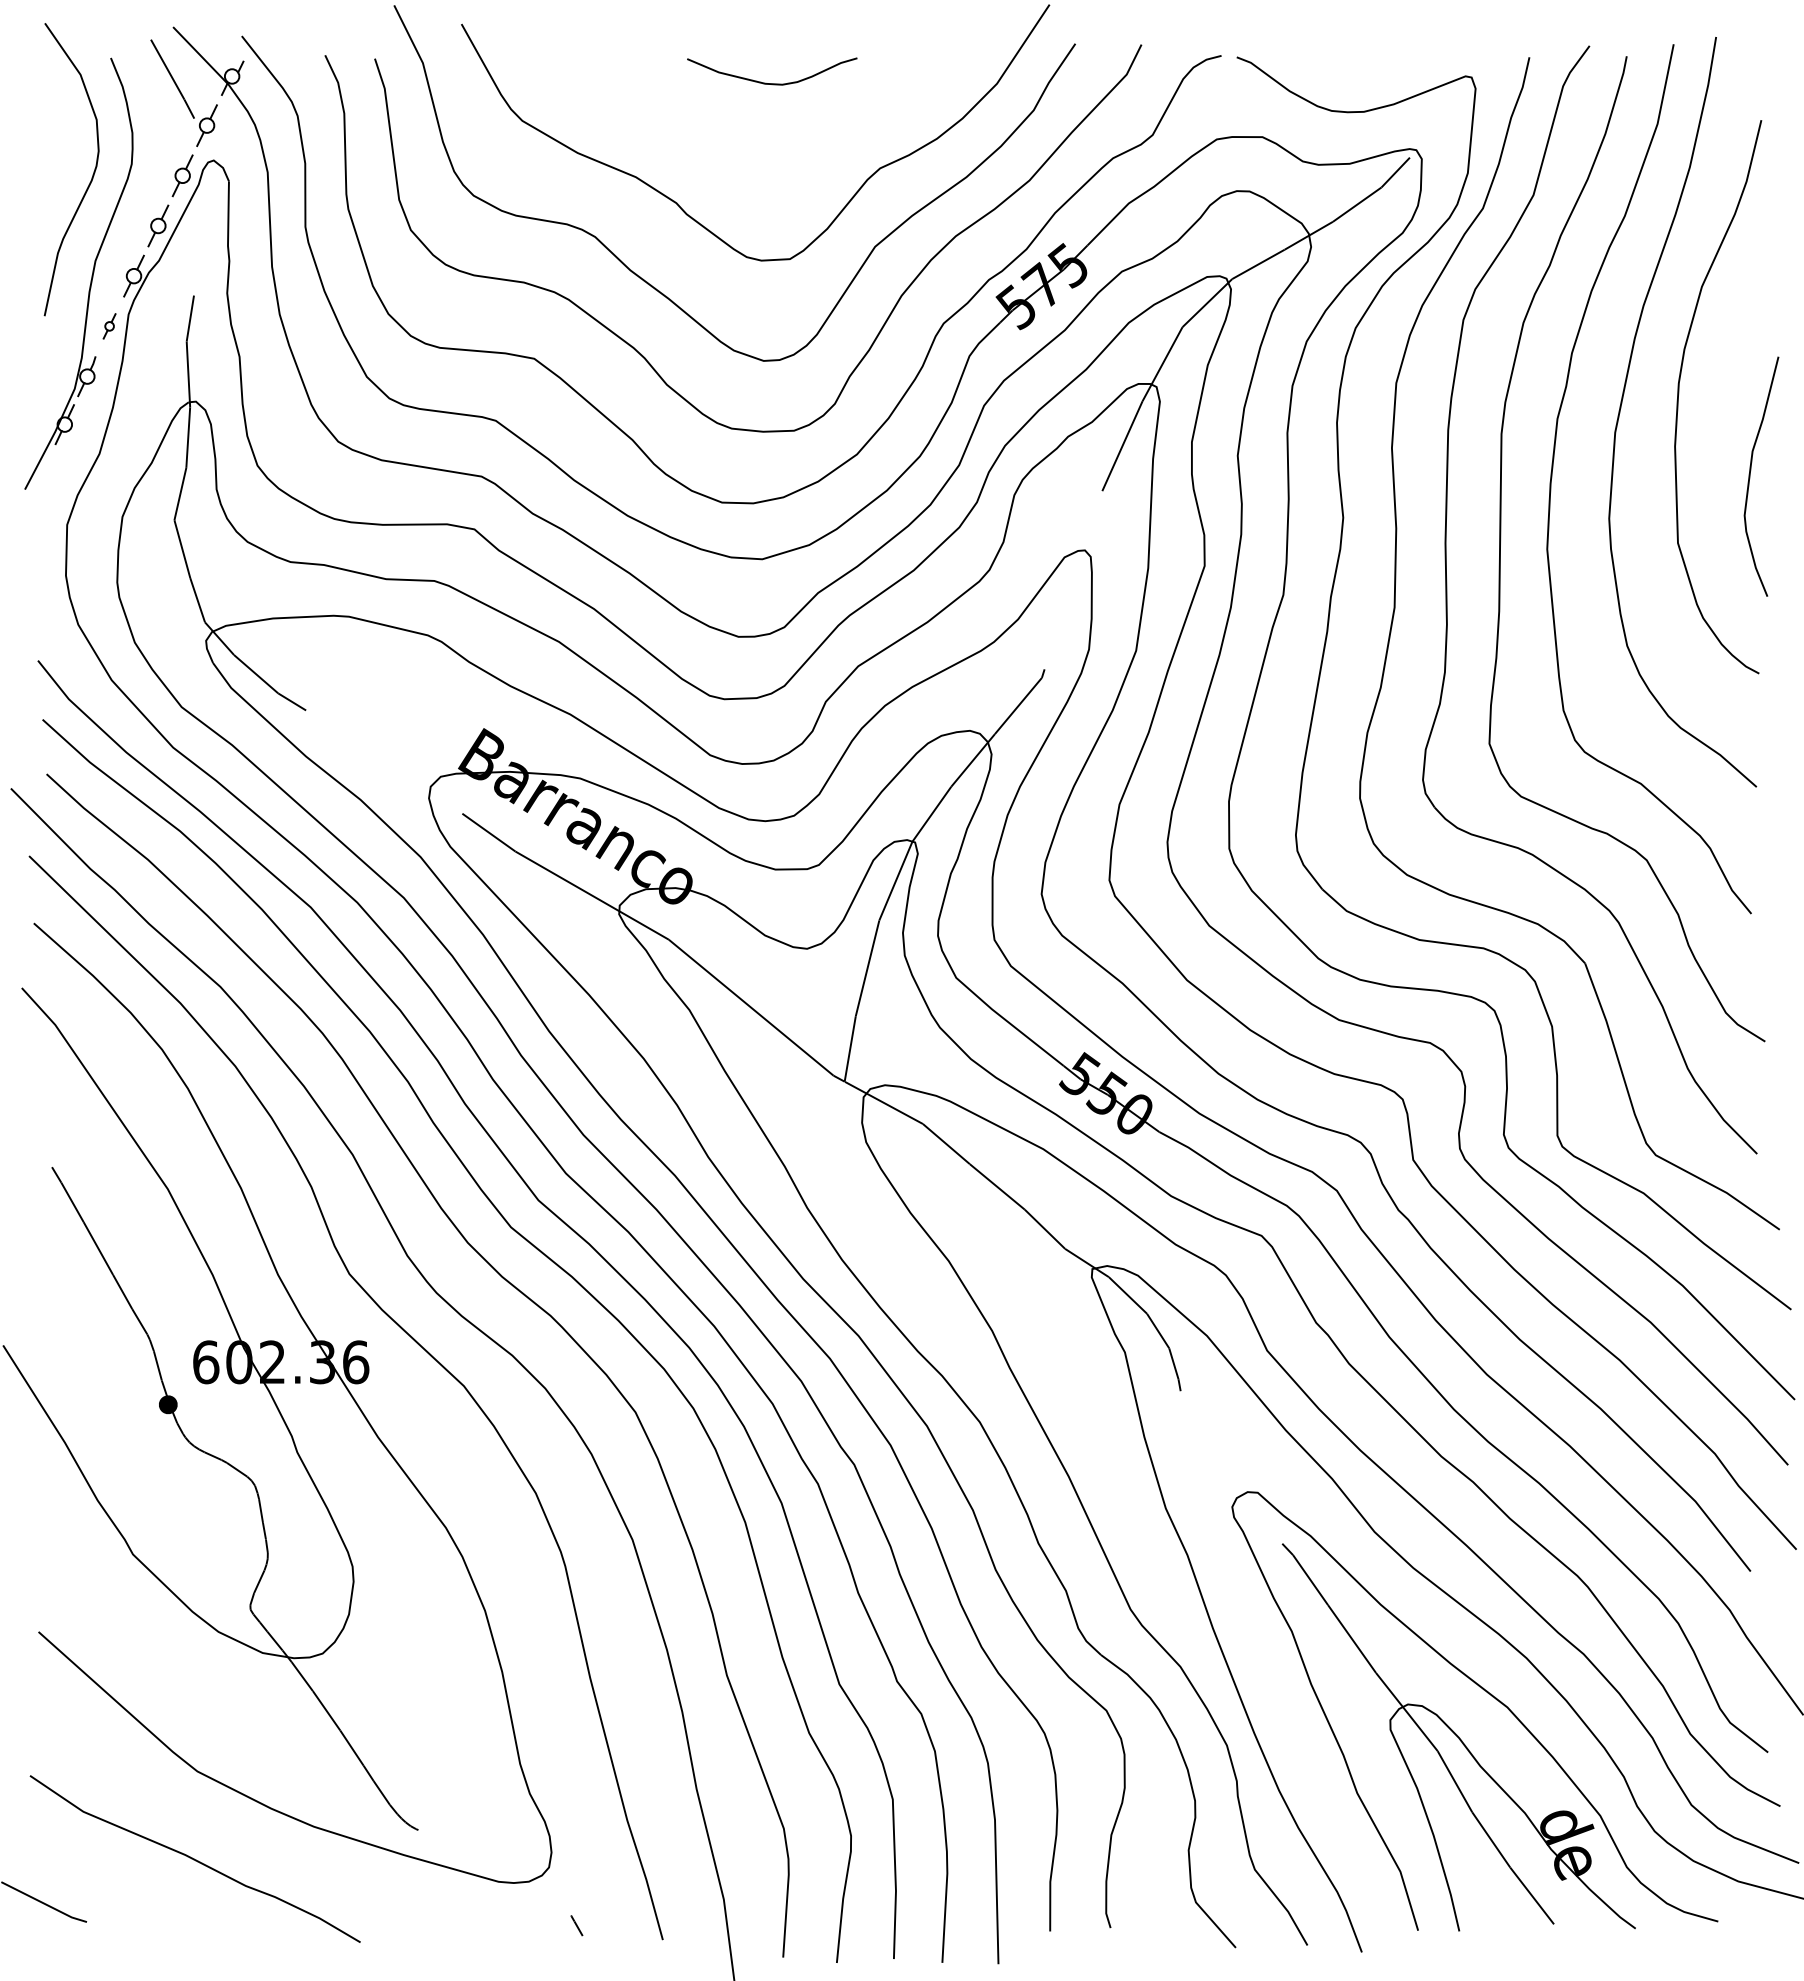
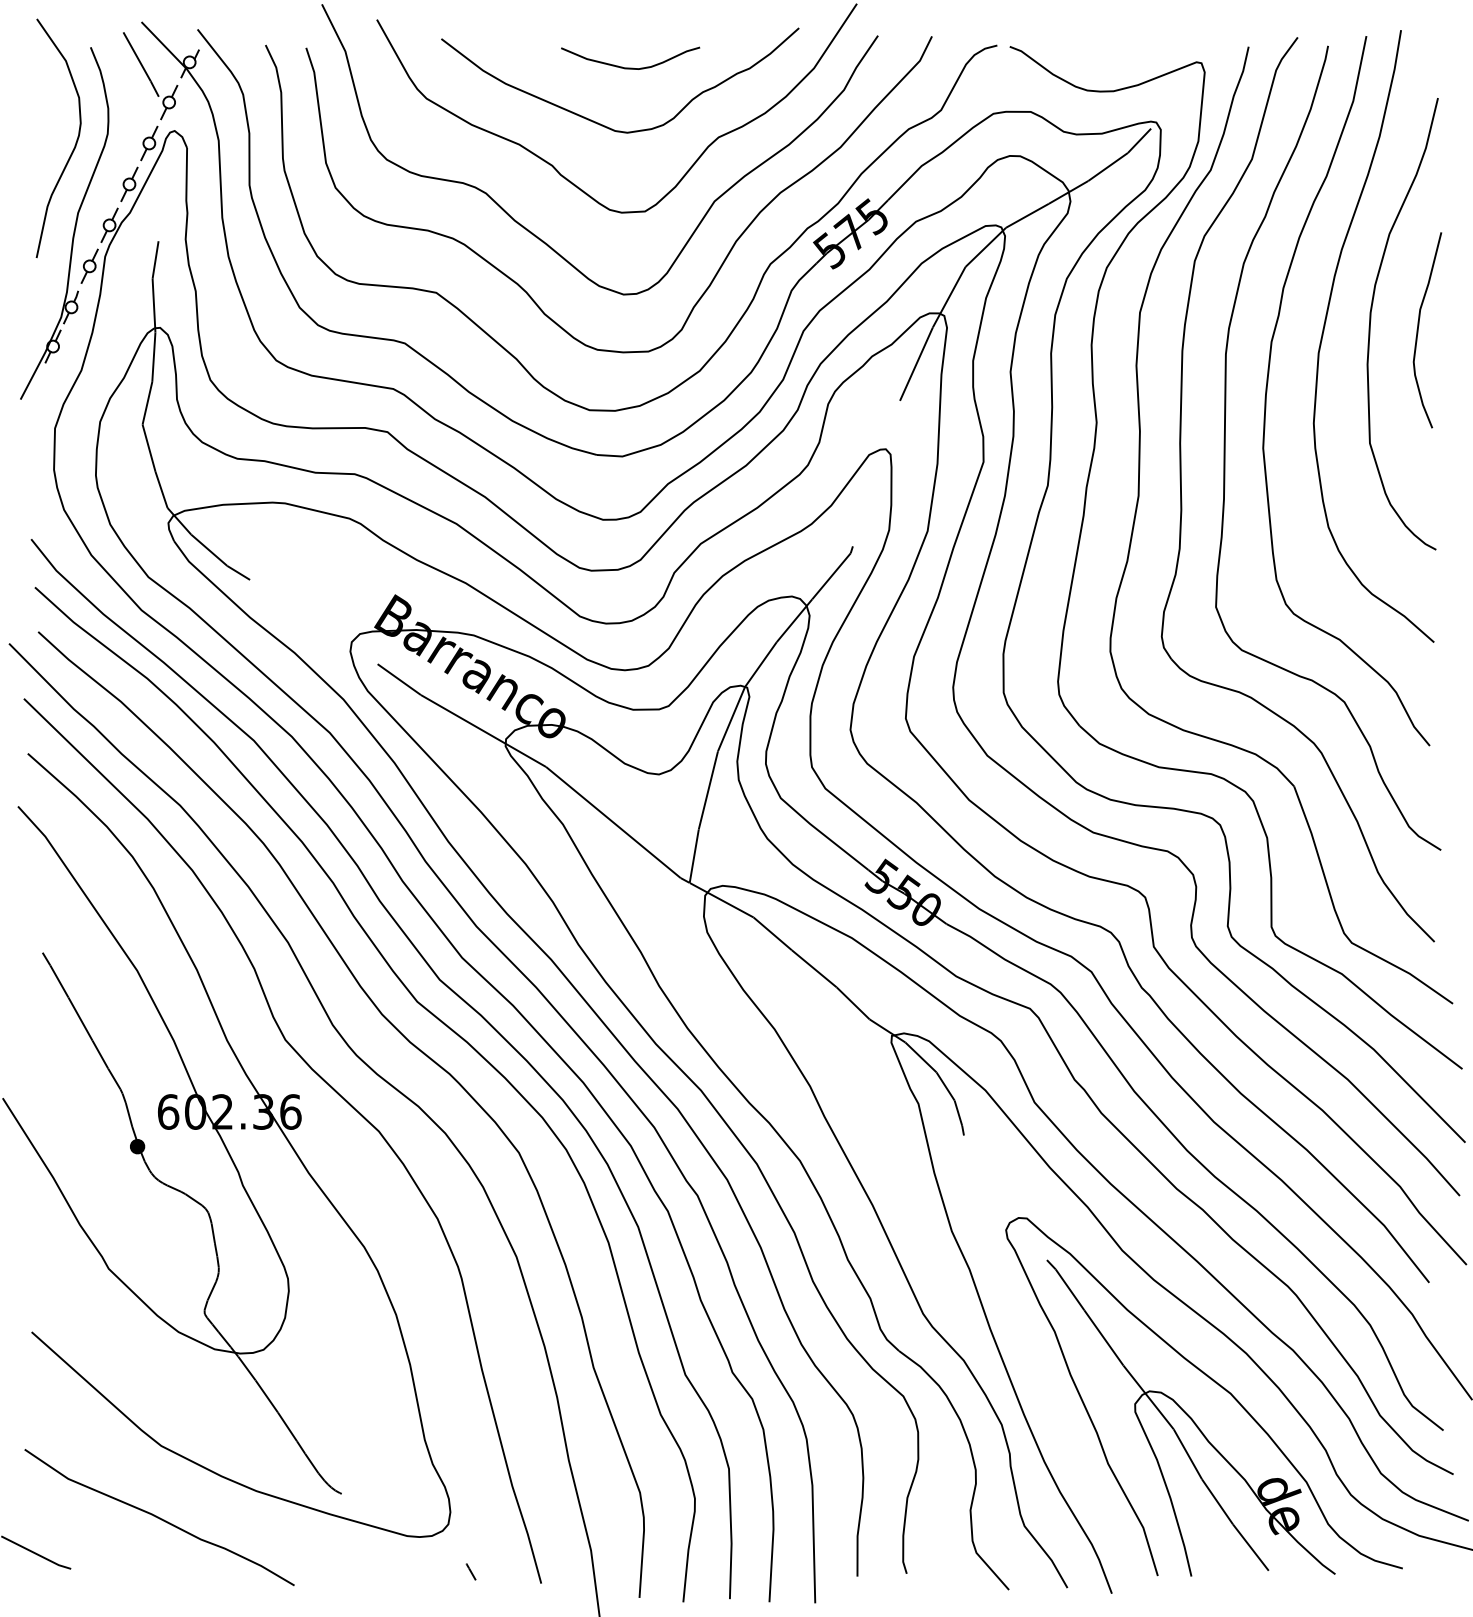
curve: (735, 151) -> (600, 123), added
part: (109, 326) -> (89, 266), size x1.67
curve: (1750, 476) -> (1418, 330), moved

